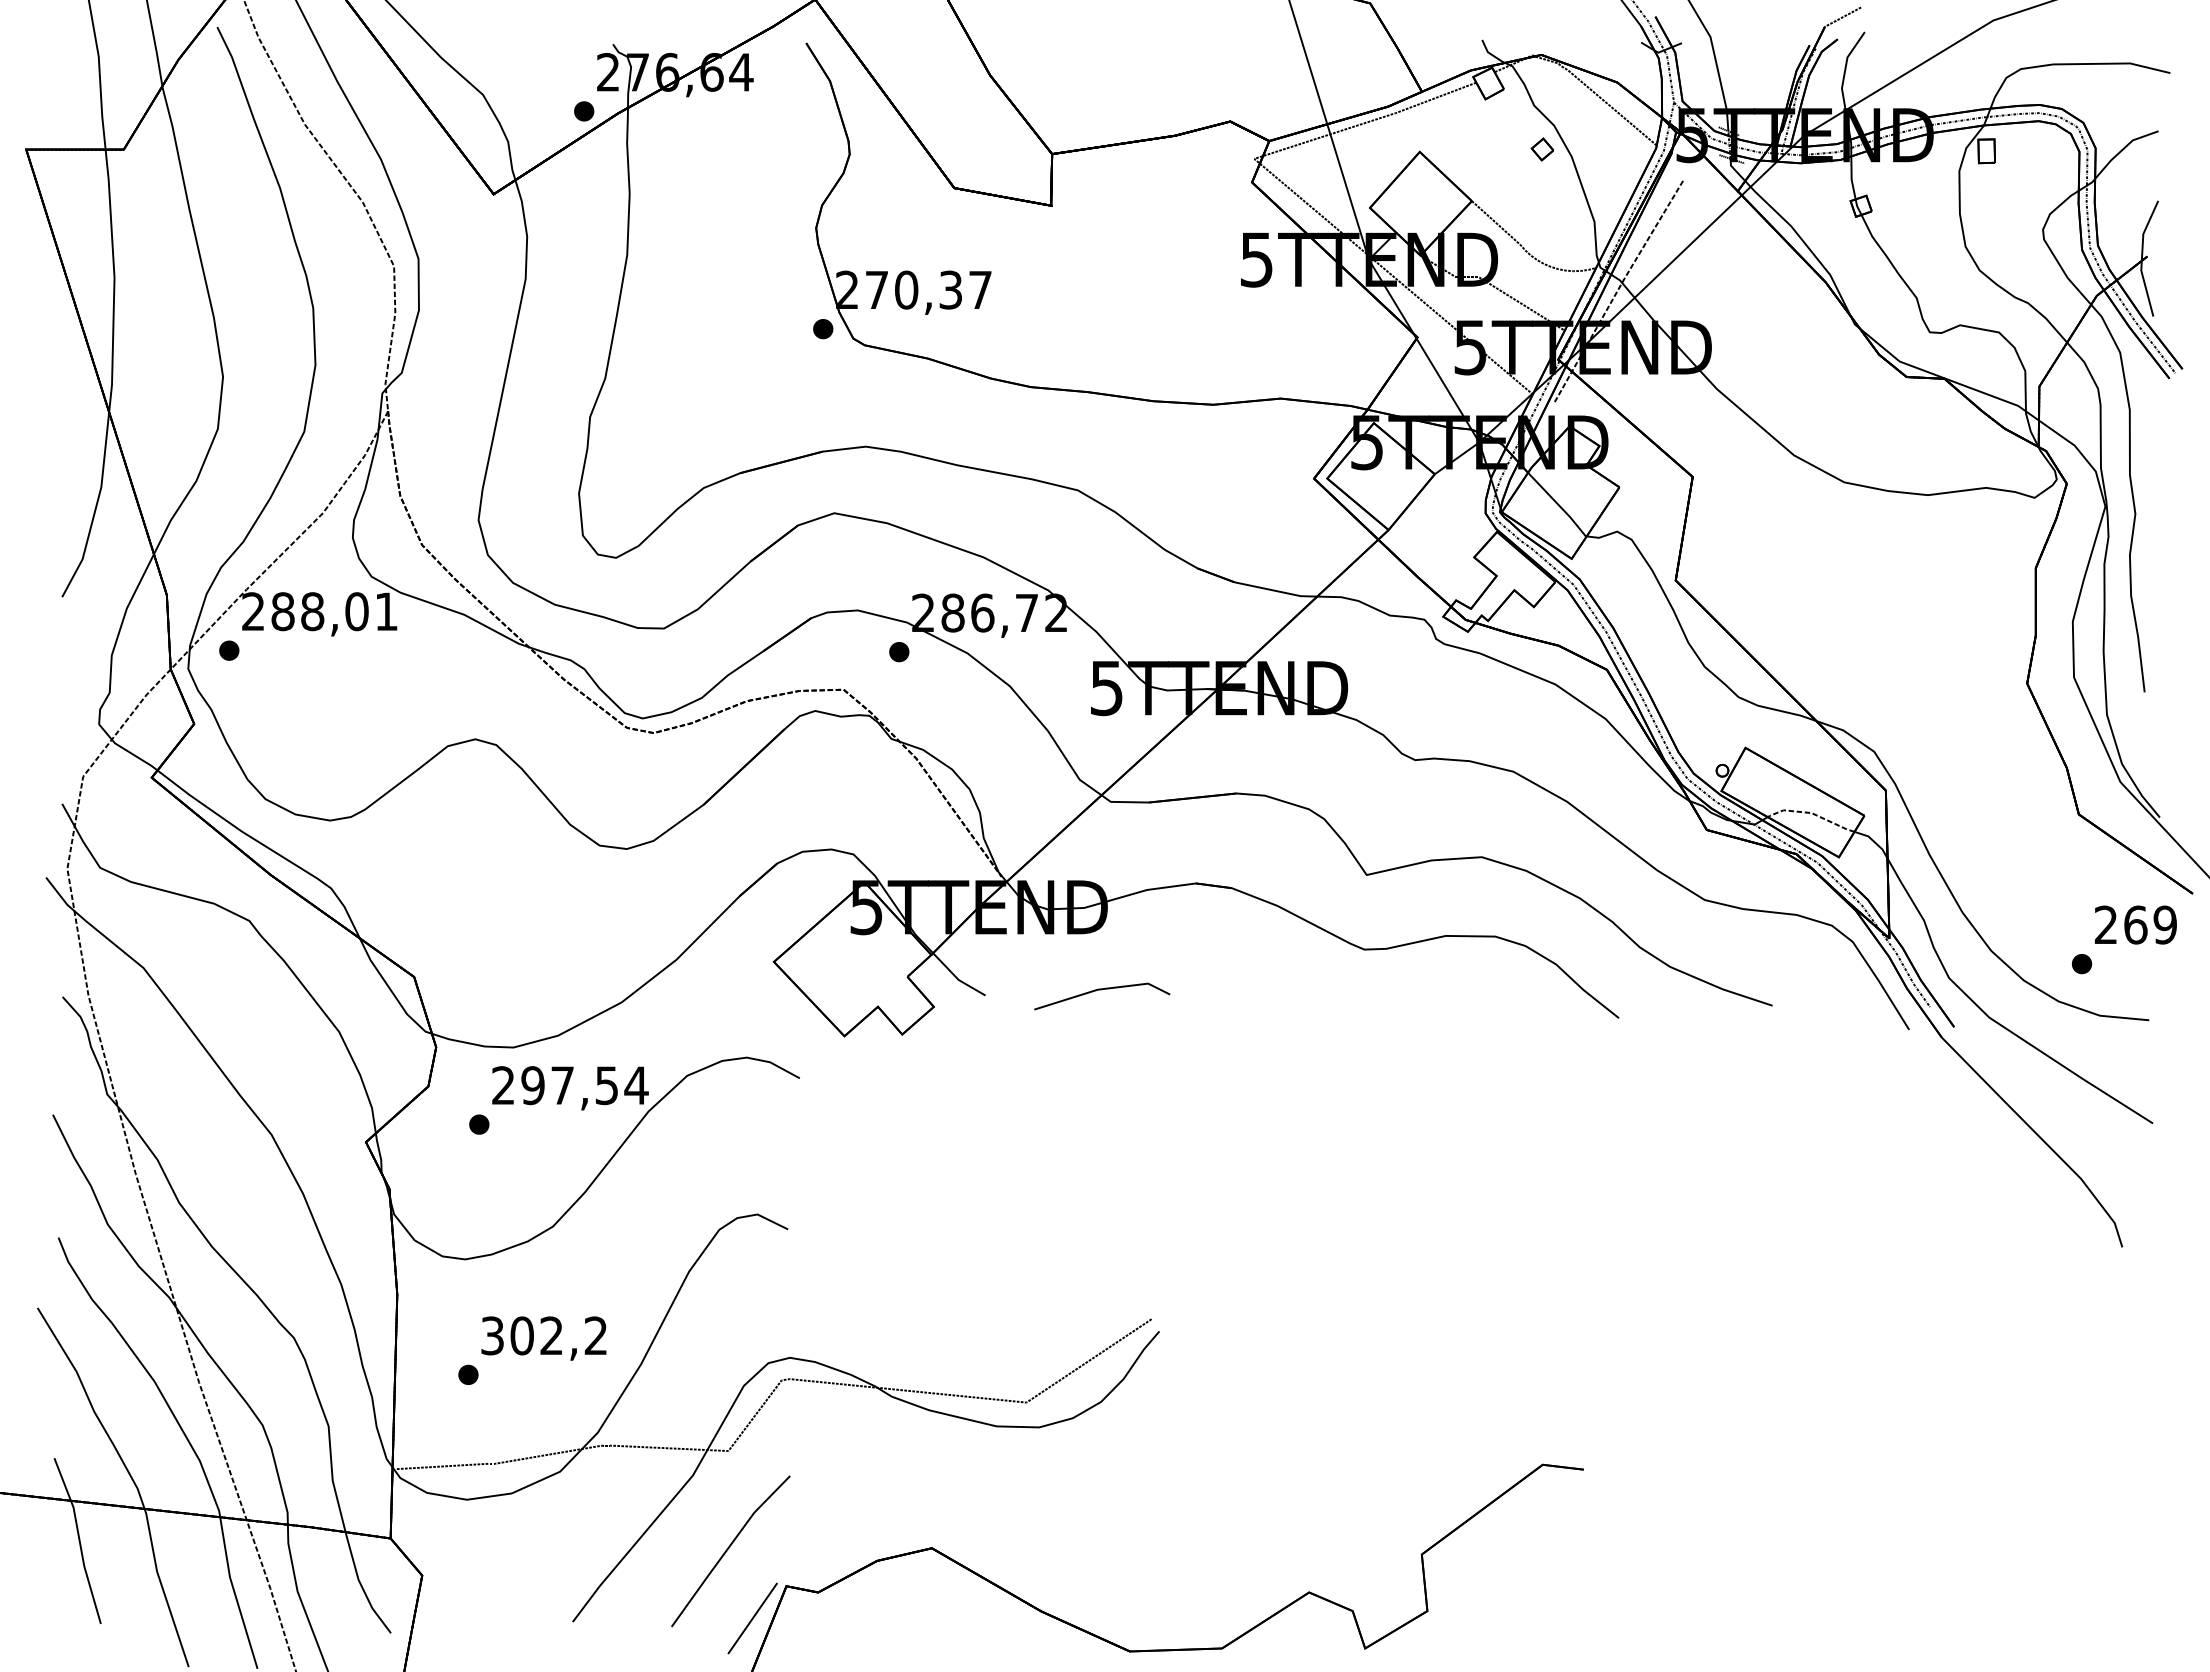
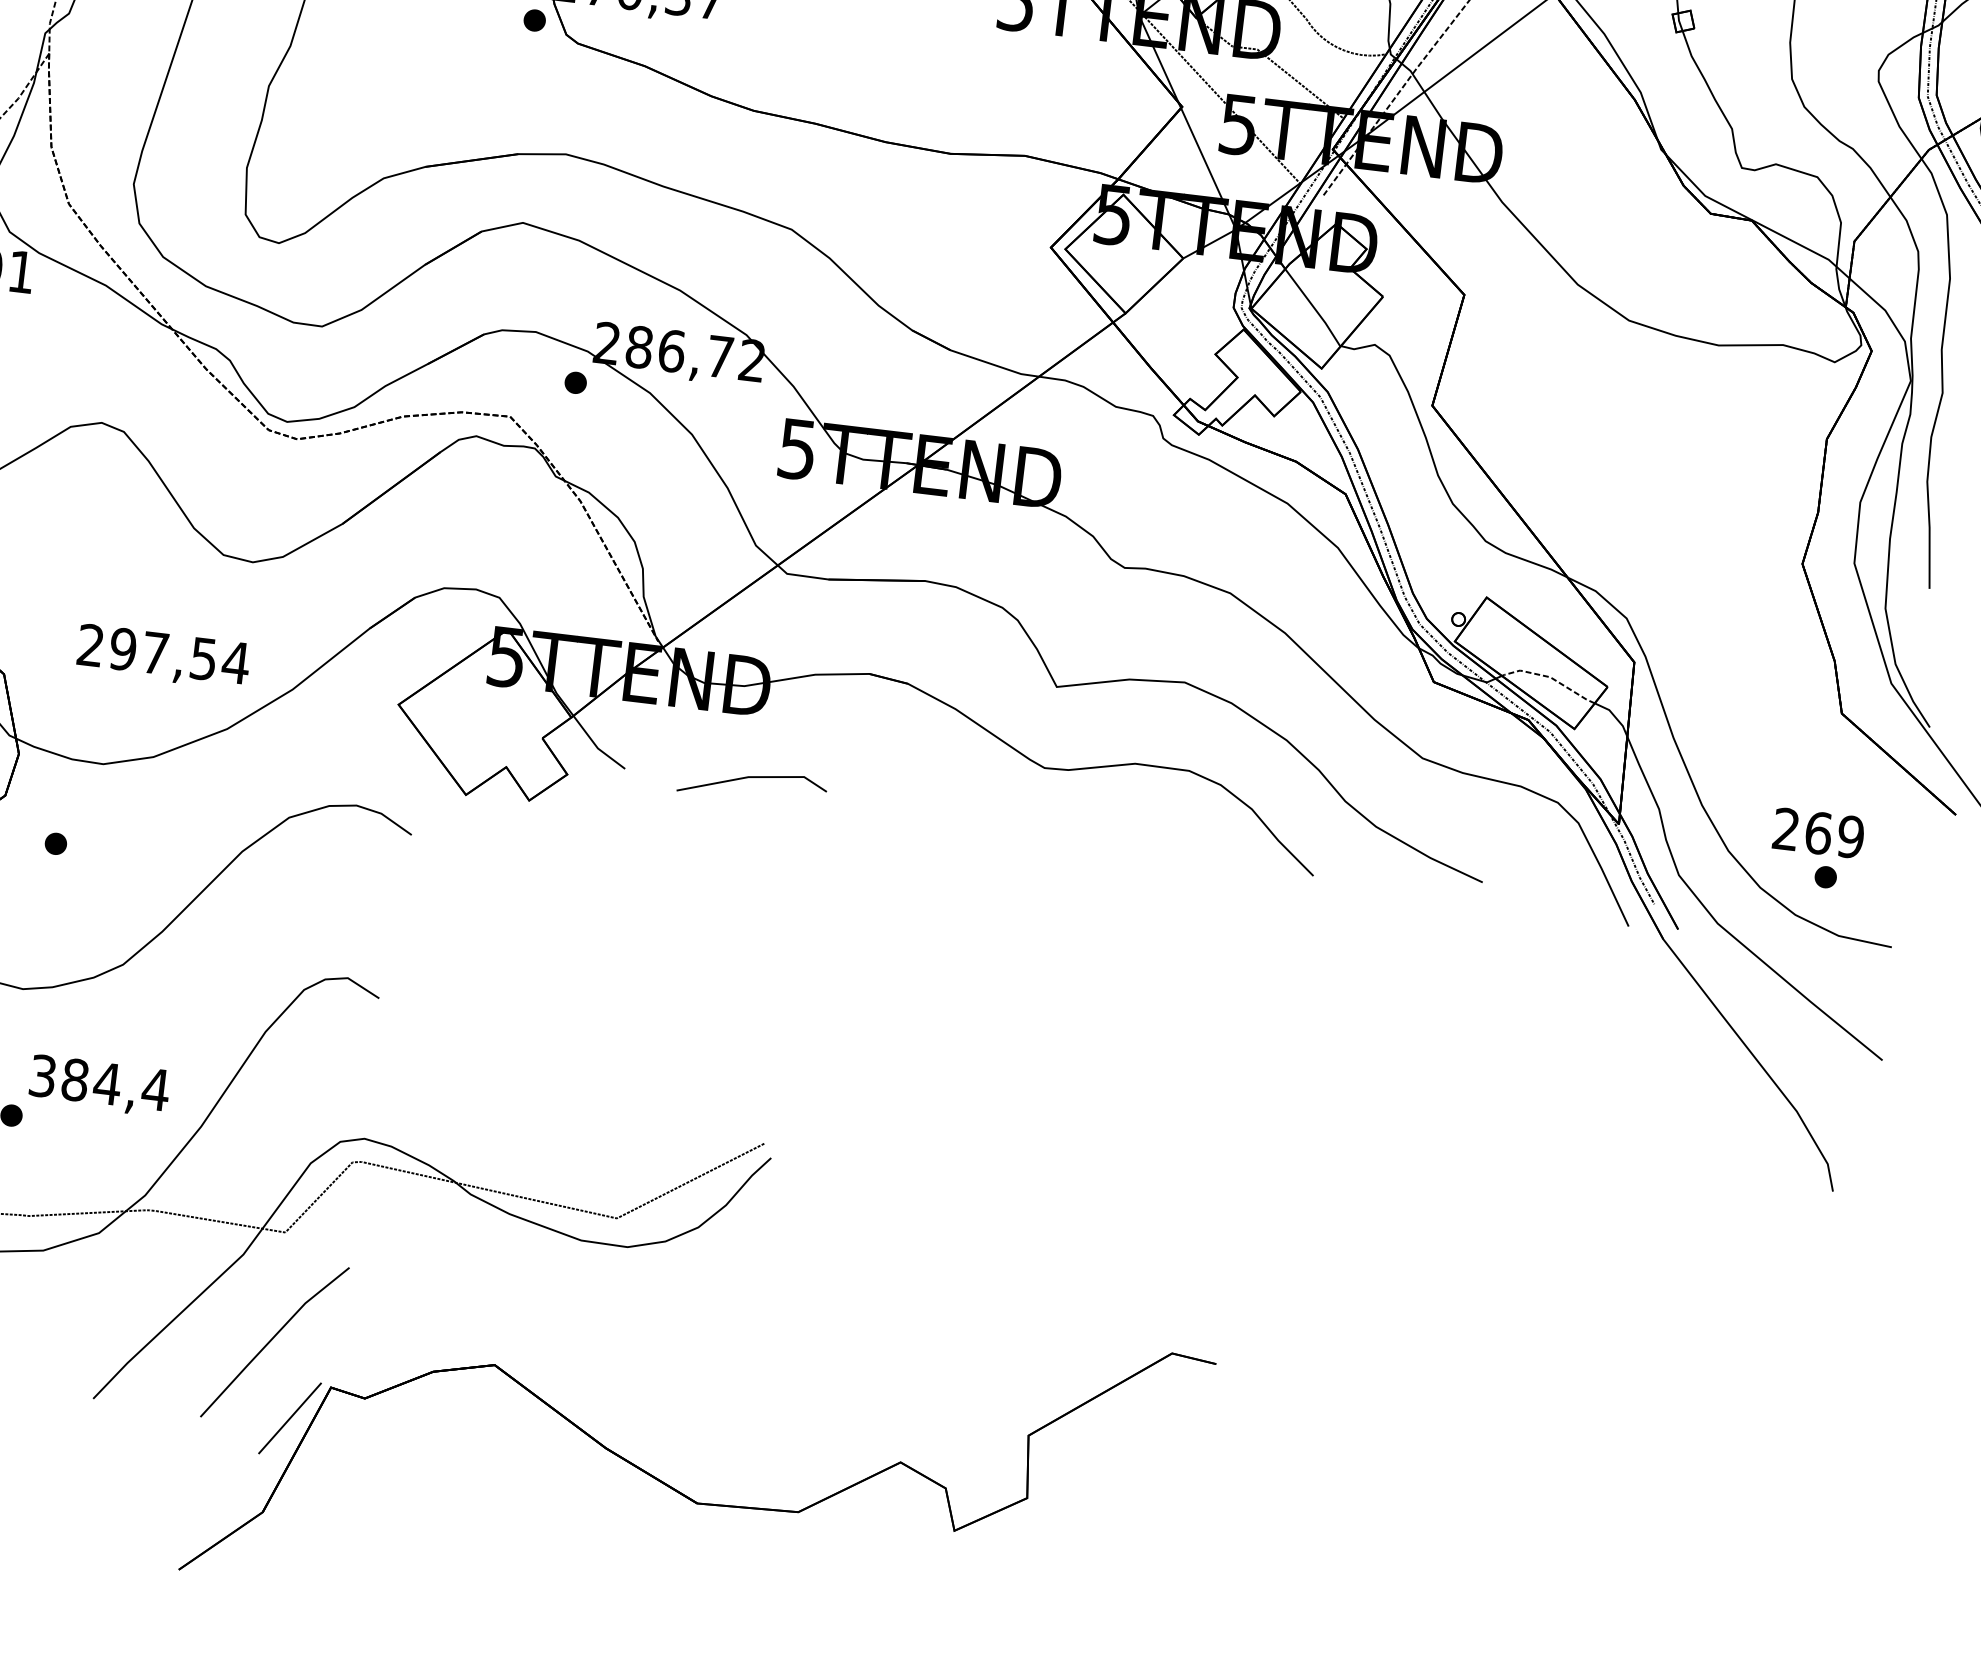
text: (2135, 924) -> (1818, 832), moved
text: (570, 1088) -> (163, 657), moved
text: (559, 1335) -> (116, 1084), 302,2 -> 384,4

